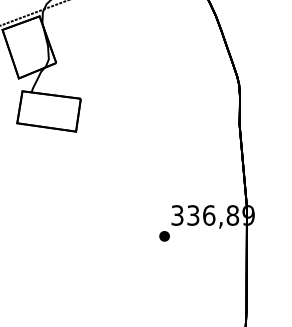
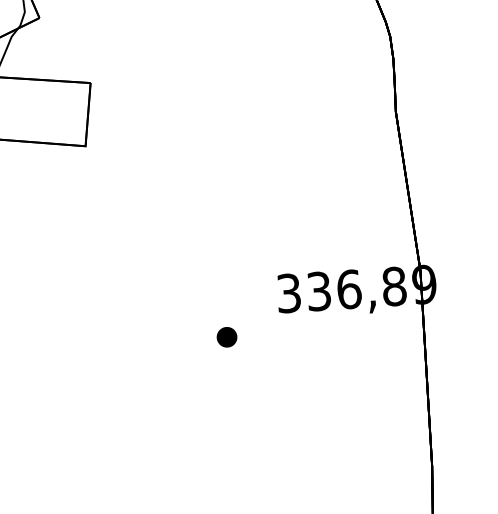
part: (164, 236) -> (226, 337), moved

